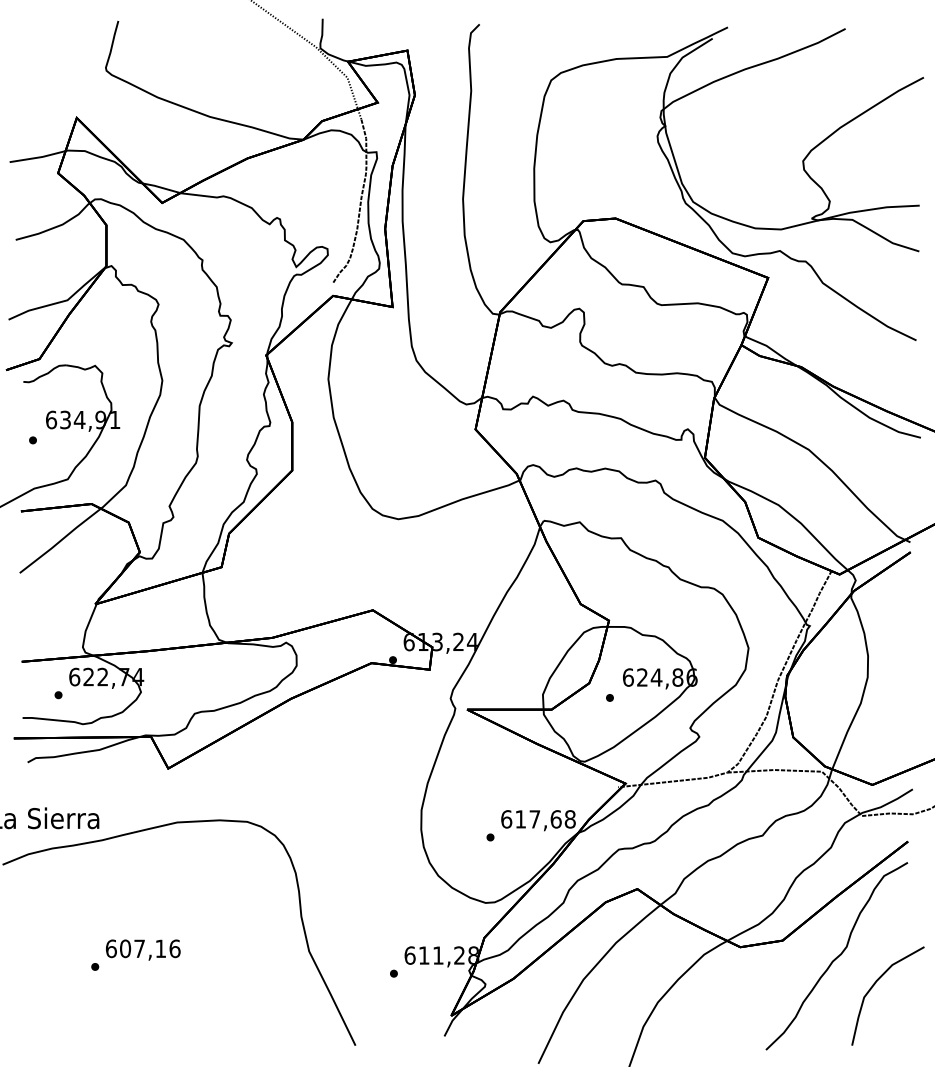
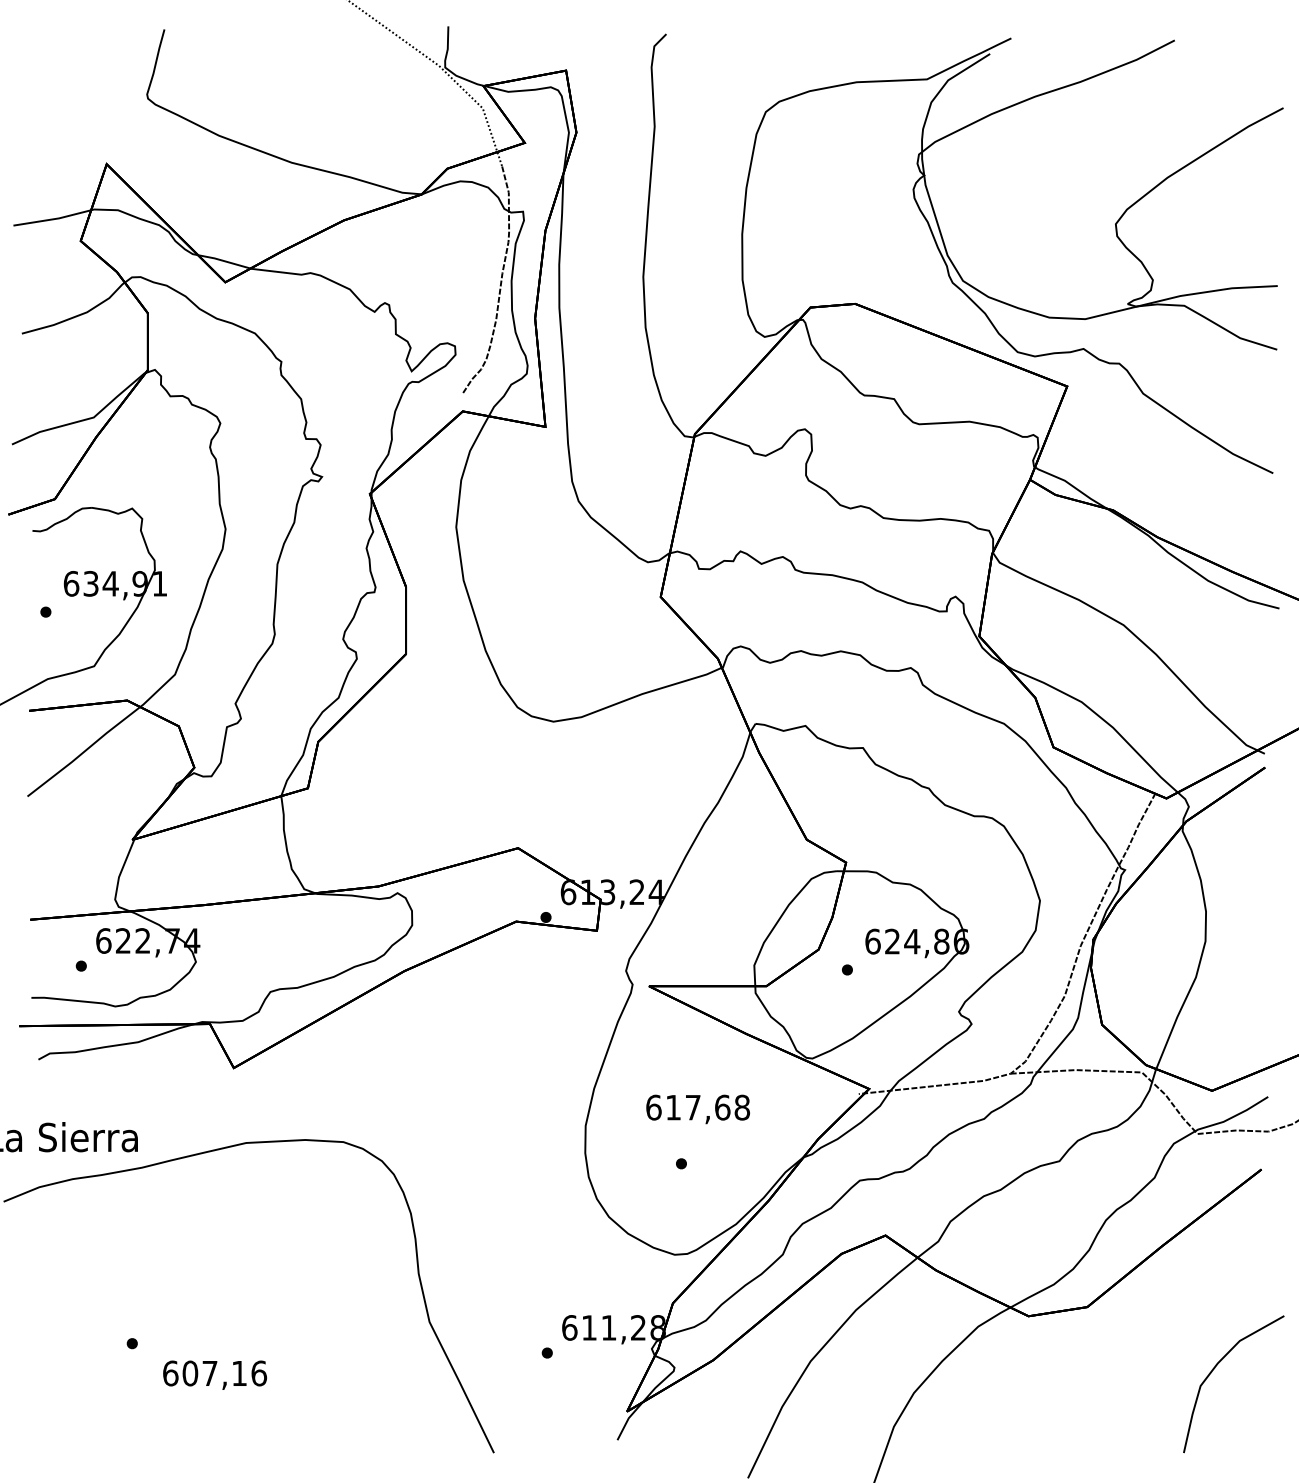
text: (538, 820) -> (697, 1109), moved
text: (142, 949) -> (214, 1374), moved
curve: (837, 956) -> (1163, 1329), removed

